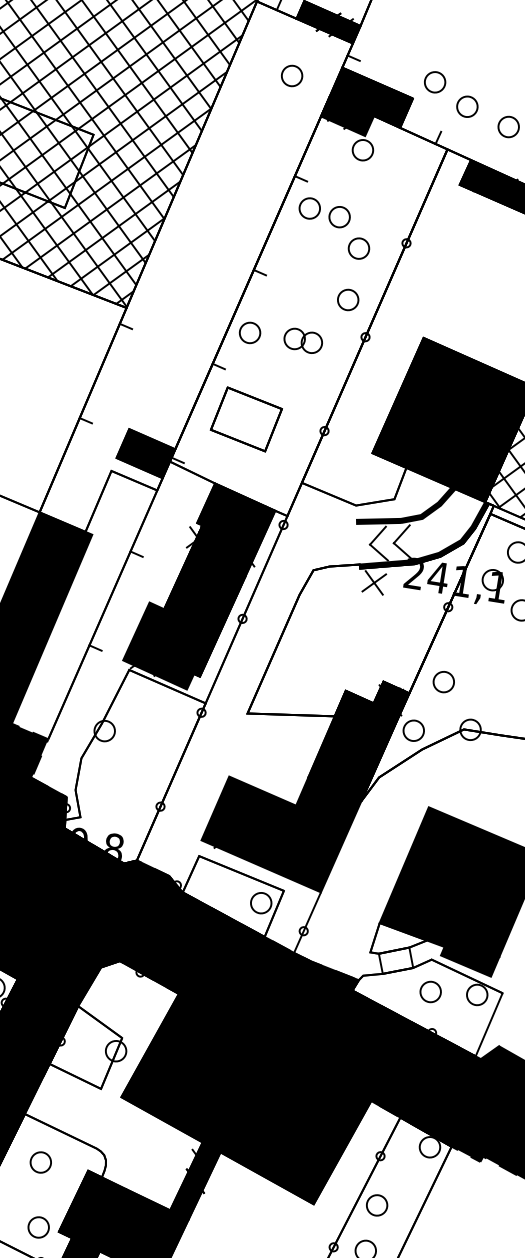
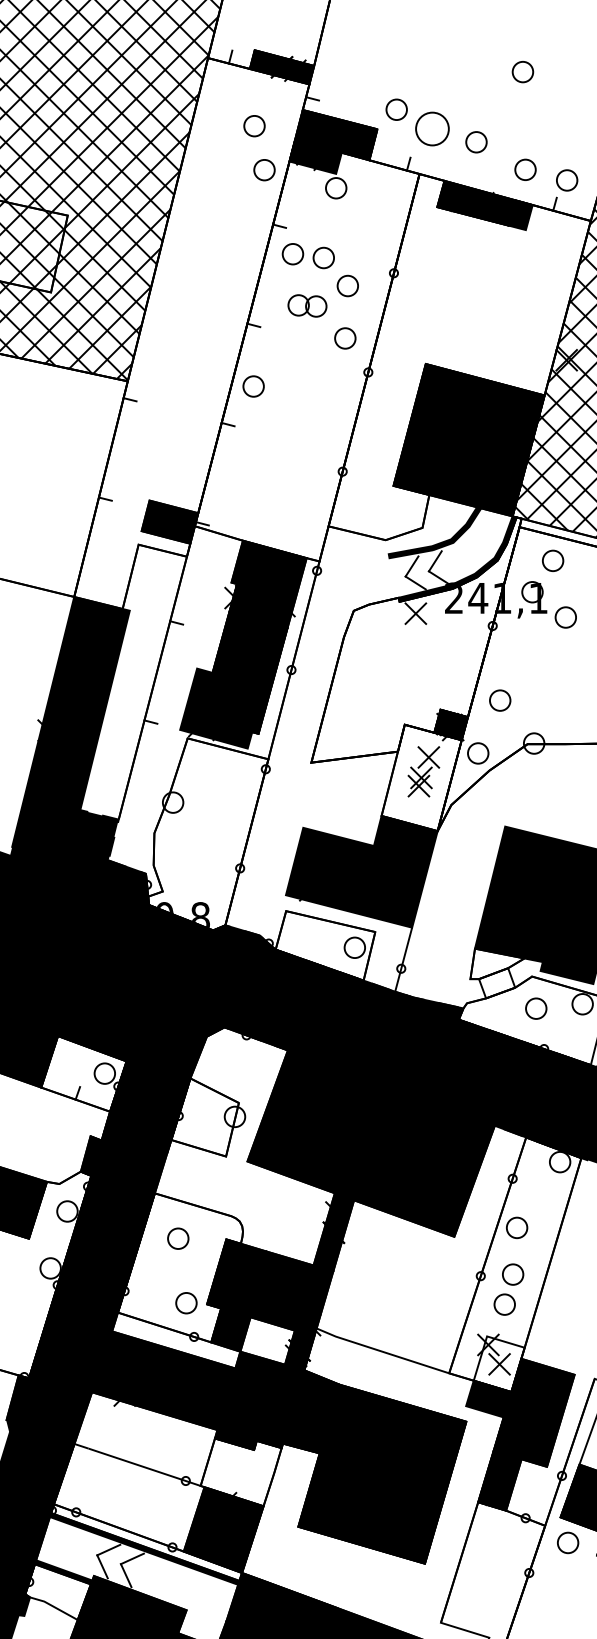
circle: (467, 106) -> (432, 128), size x1.6
circle: (294, 121) -> (264, 170), added
part: (303, 340) -> (307, 305), moved
part: (246, 419) -> (263, 472), removed
fill: (353, 745) -> (421, 777), removed

